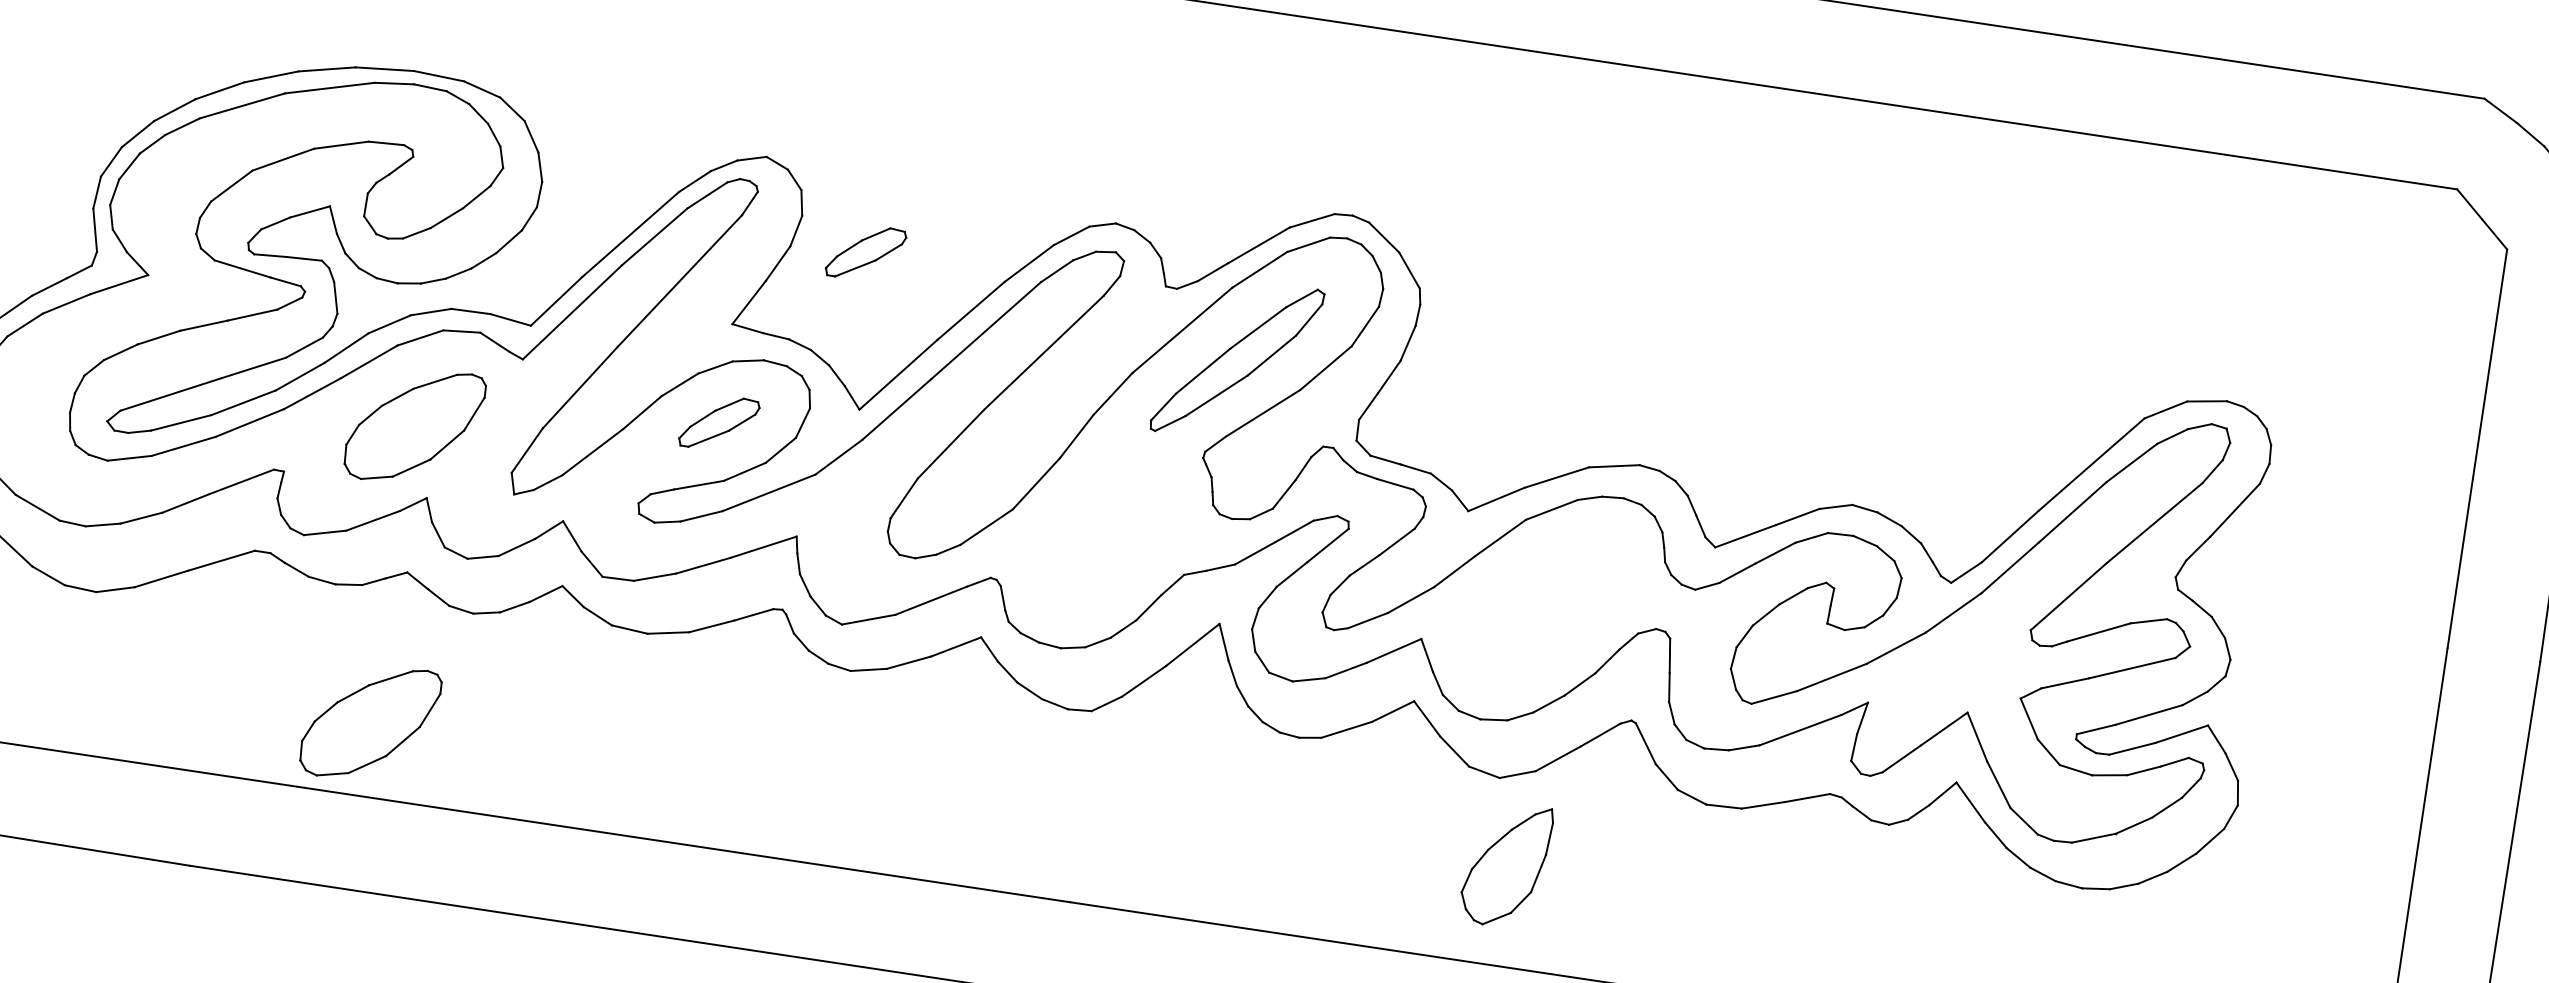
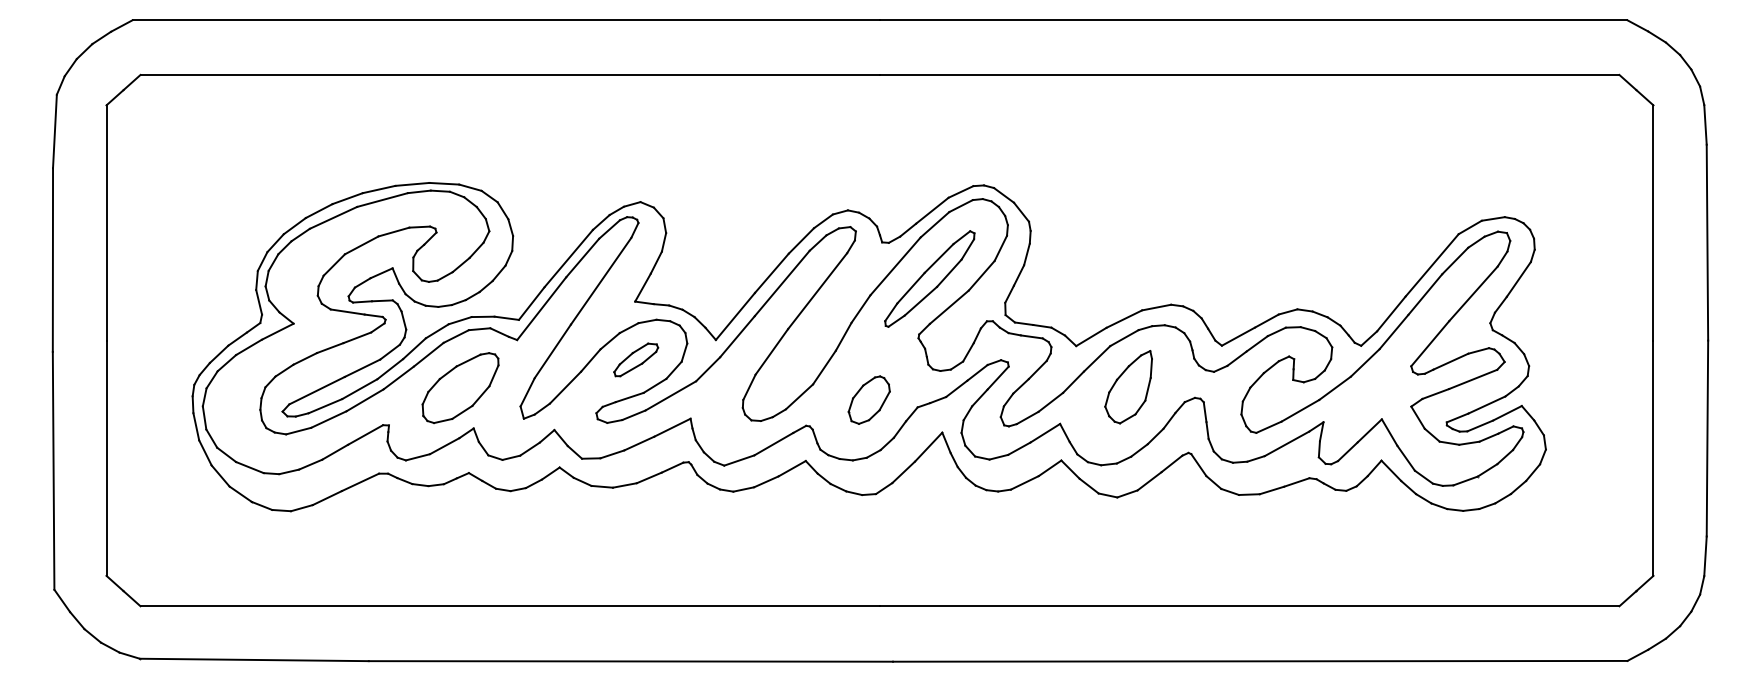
part: (866, 252) -> (706, 248), removed
part: (1102, 549) -> (868, 399), added
part: (370, 723) -> (460, 563), removed
part: (1505, 865) -> (1128, 387), moved

